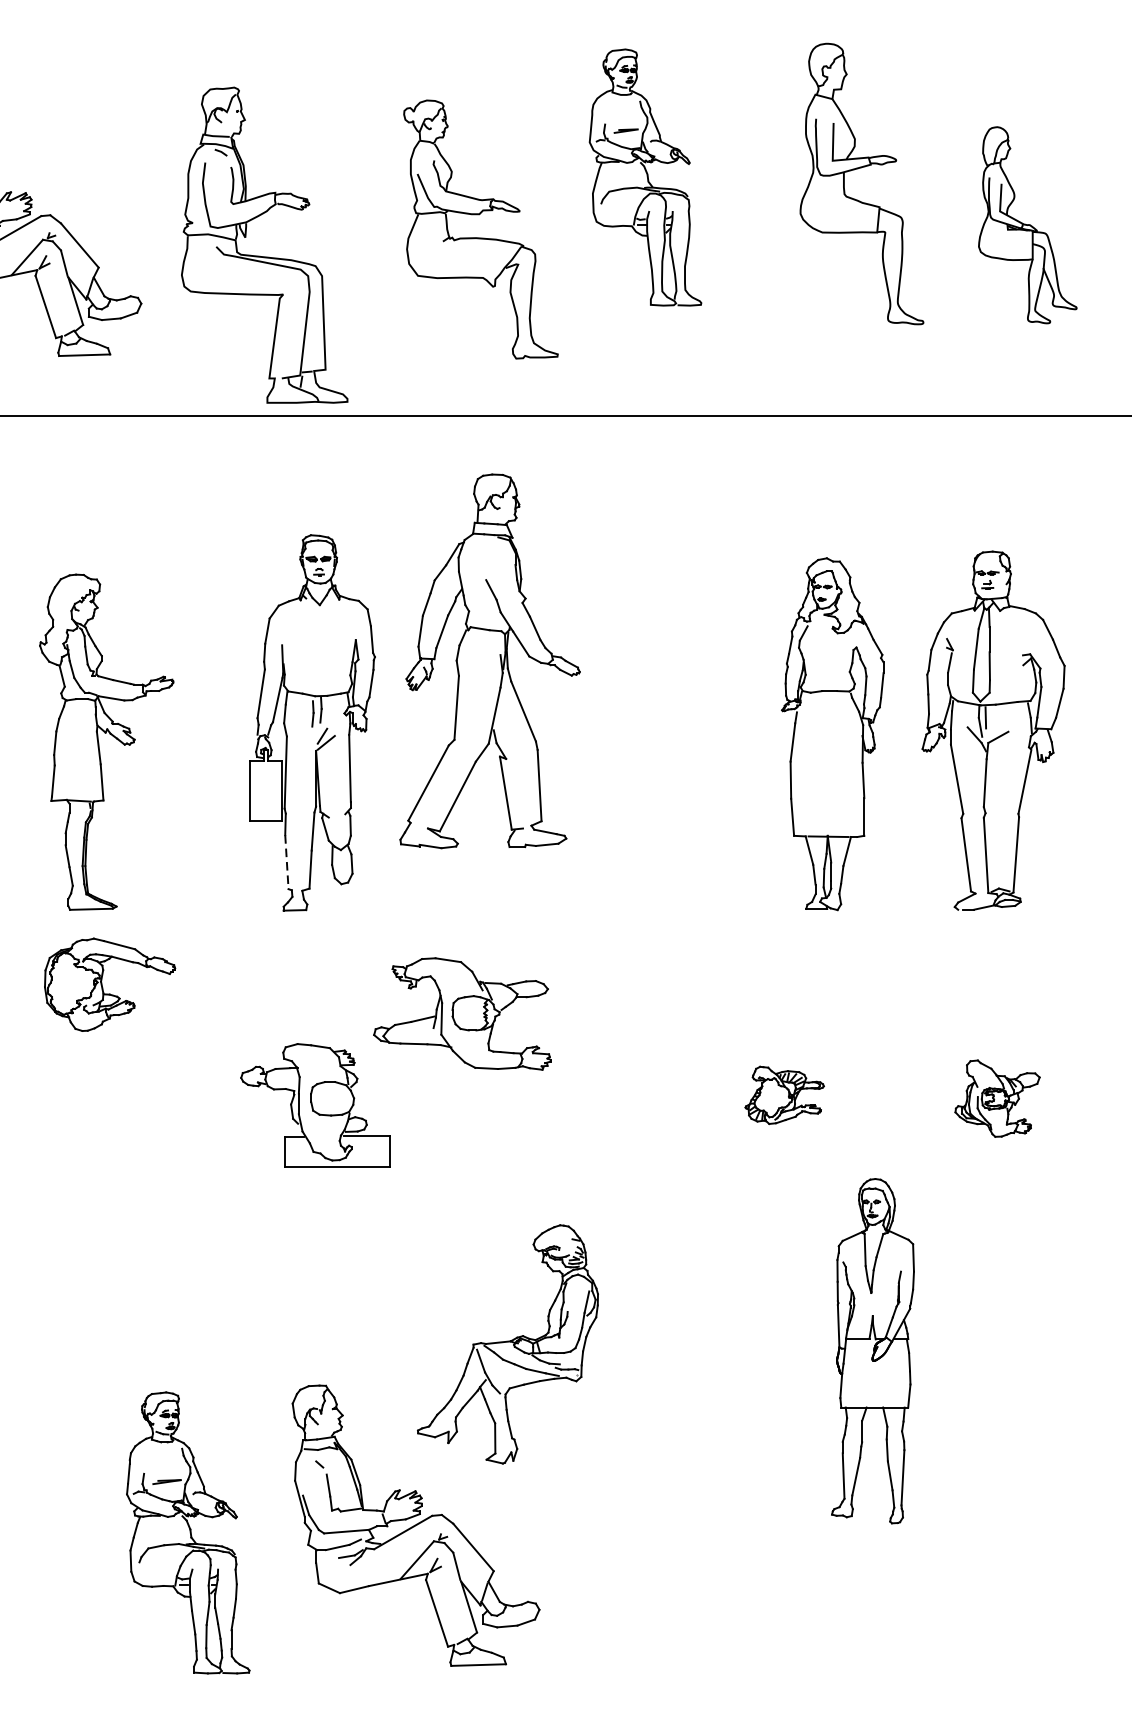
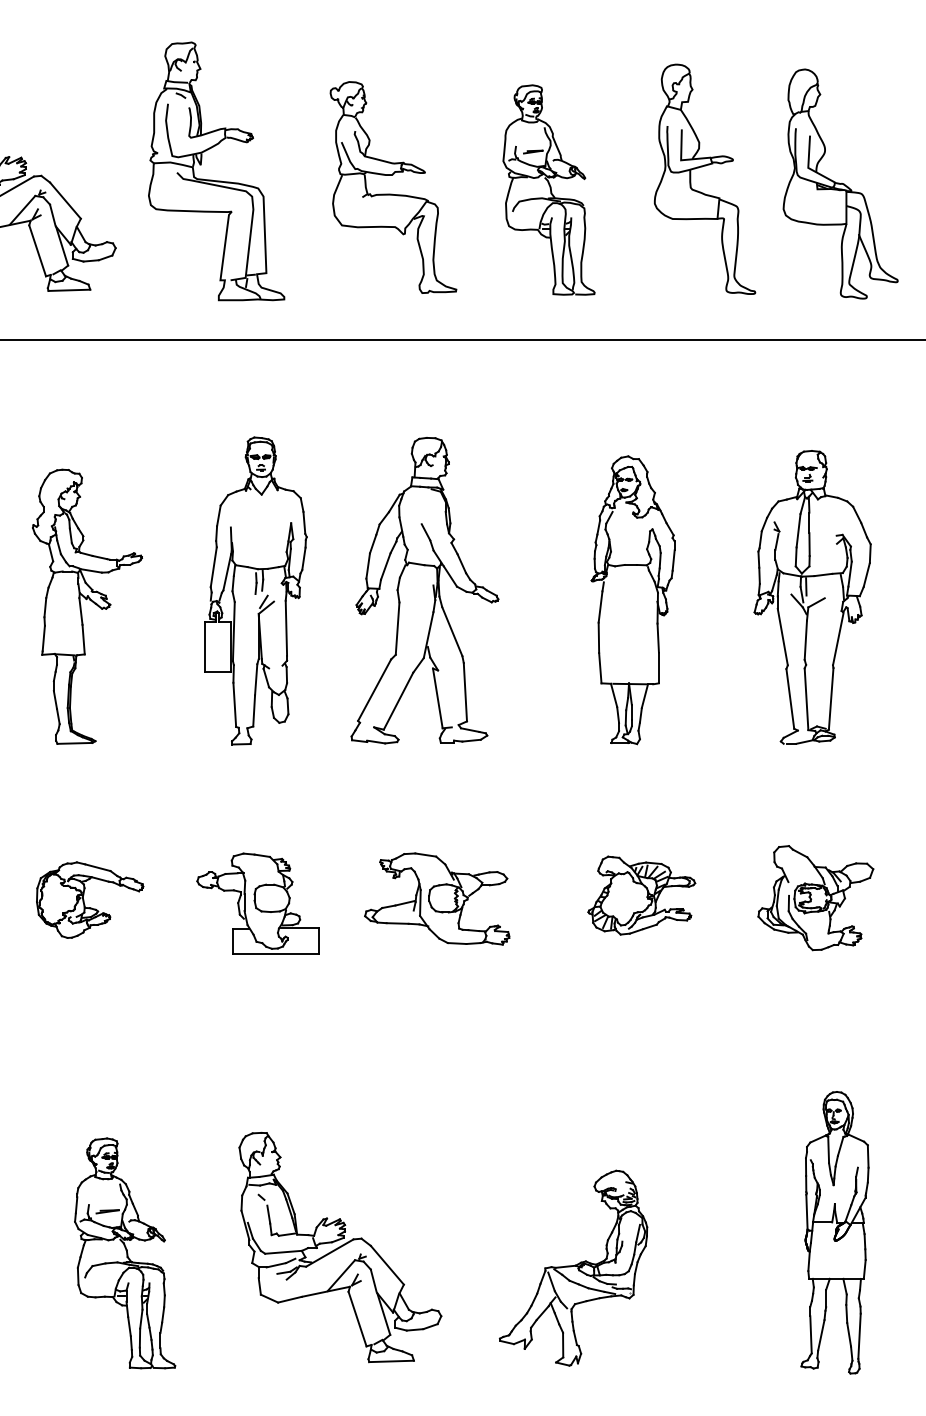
part: (858, 169) -> (702, 167), moved
part: (644, 176) -> (548, 189), moved
part: (1027, 224) -> (840, 183), size x1.43
part: (259, 255) -> (212, 179), moved
part: (489, 661) -> (424, 590), moved
part: (831, 734) -> (632, 600), moved
line: (286, 862) -> (234, 705), dashed -> solid
part: (110, 984) -> (90, 899), moved
part: (462, 1013) -> (437, 898), moved
part: (784, 1095) -> (641, 895), size x1.67
part: (997, 1098) -> (815, 898), size x1.67
part: (507, 1343) -> (573, 1267), moved
part: (872, 1350) -> (834, 1232), moved
part: (188, 1533) -> (125, 1253), moved

